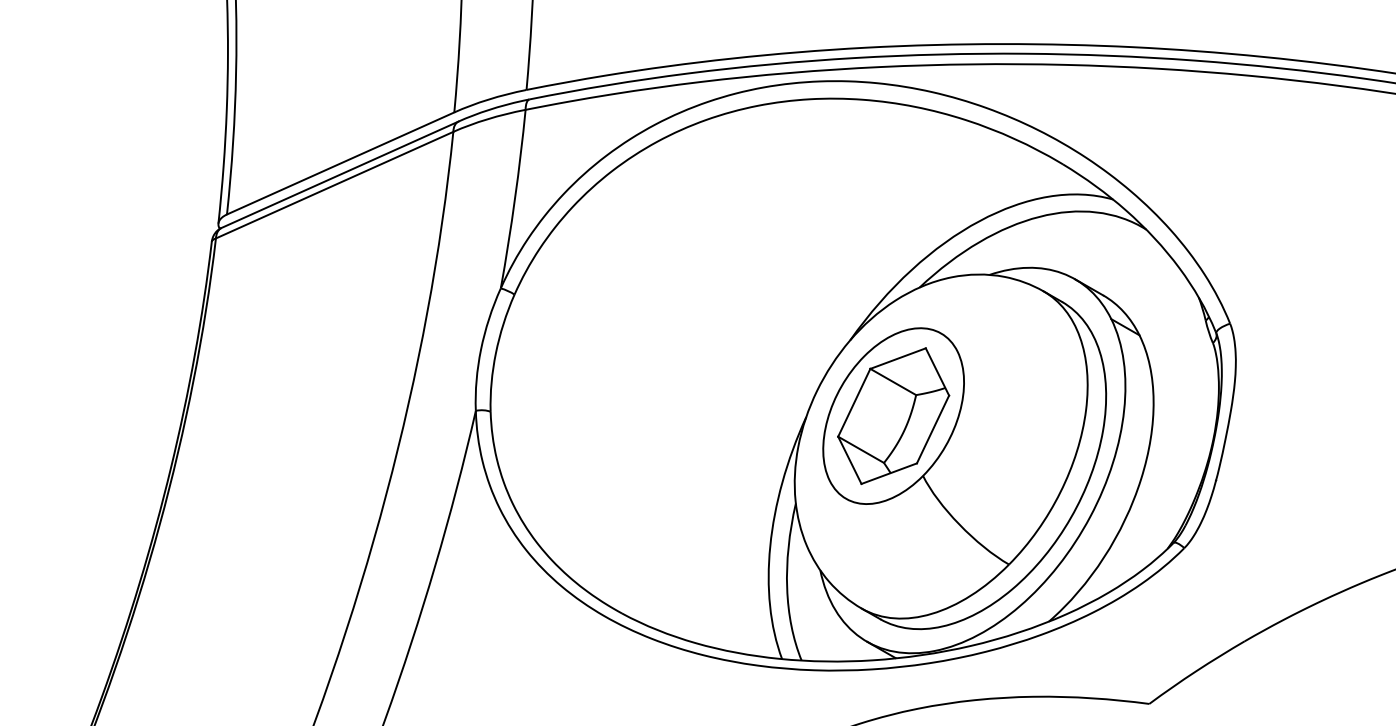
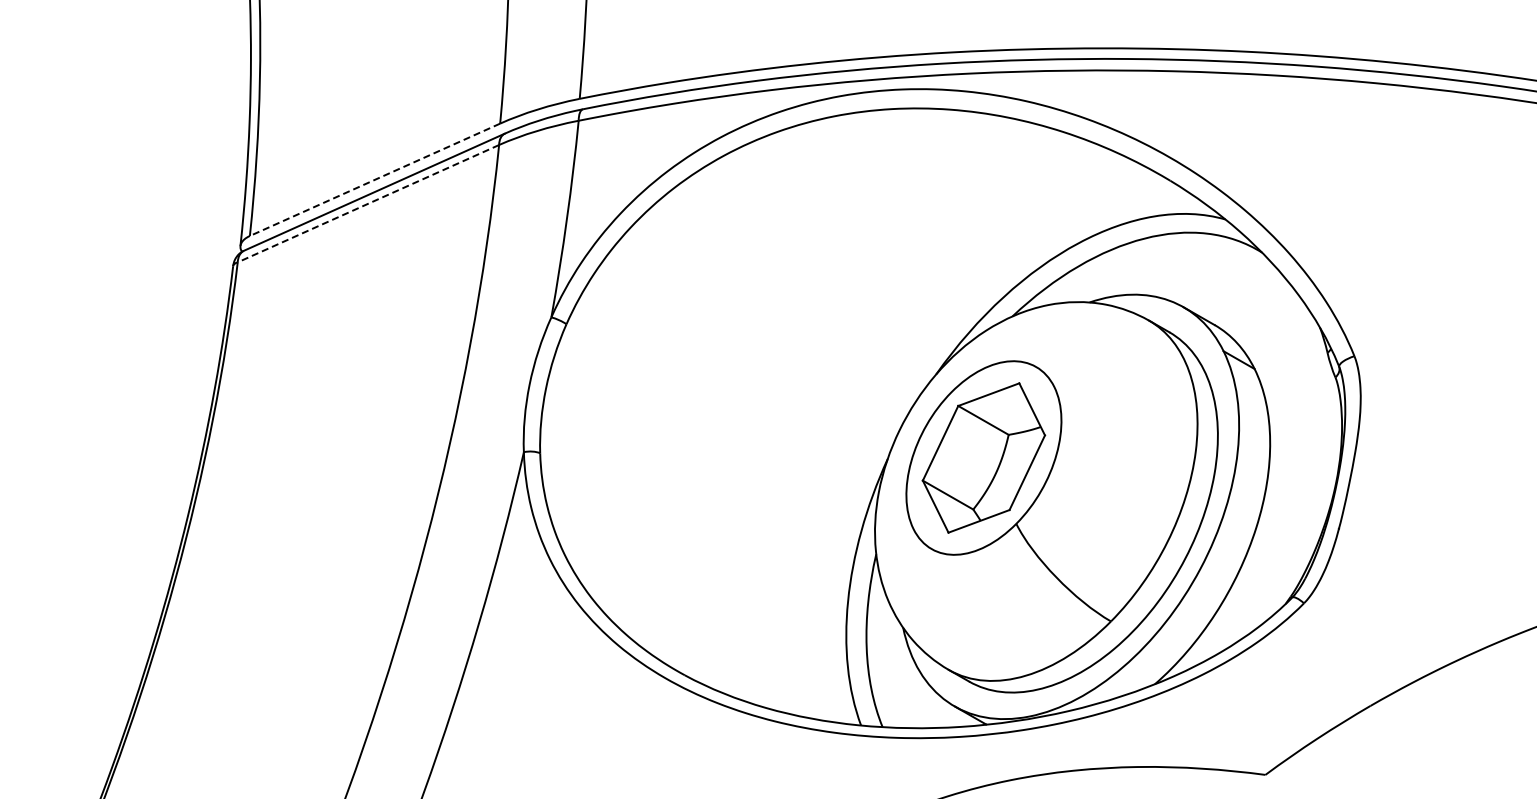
line: (340, 164) -> (374, 180), solid -> dashed
line: (333, 184) -> (367, 203), solid -> dashed

